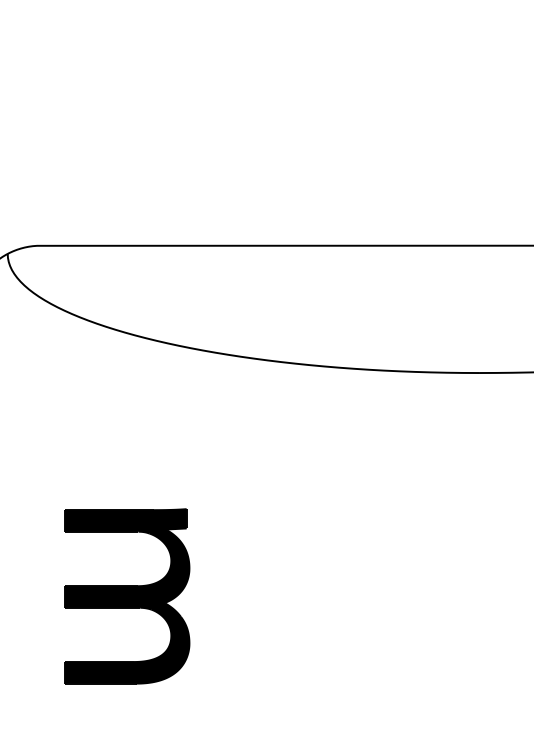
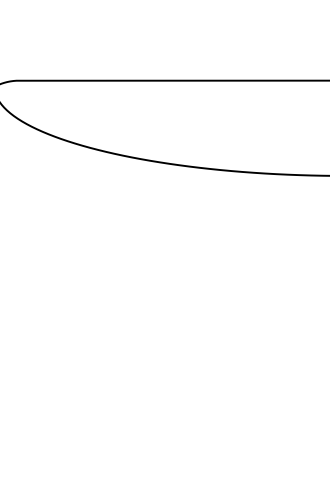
part: (127, 596) -> (84, 343), removed

